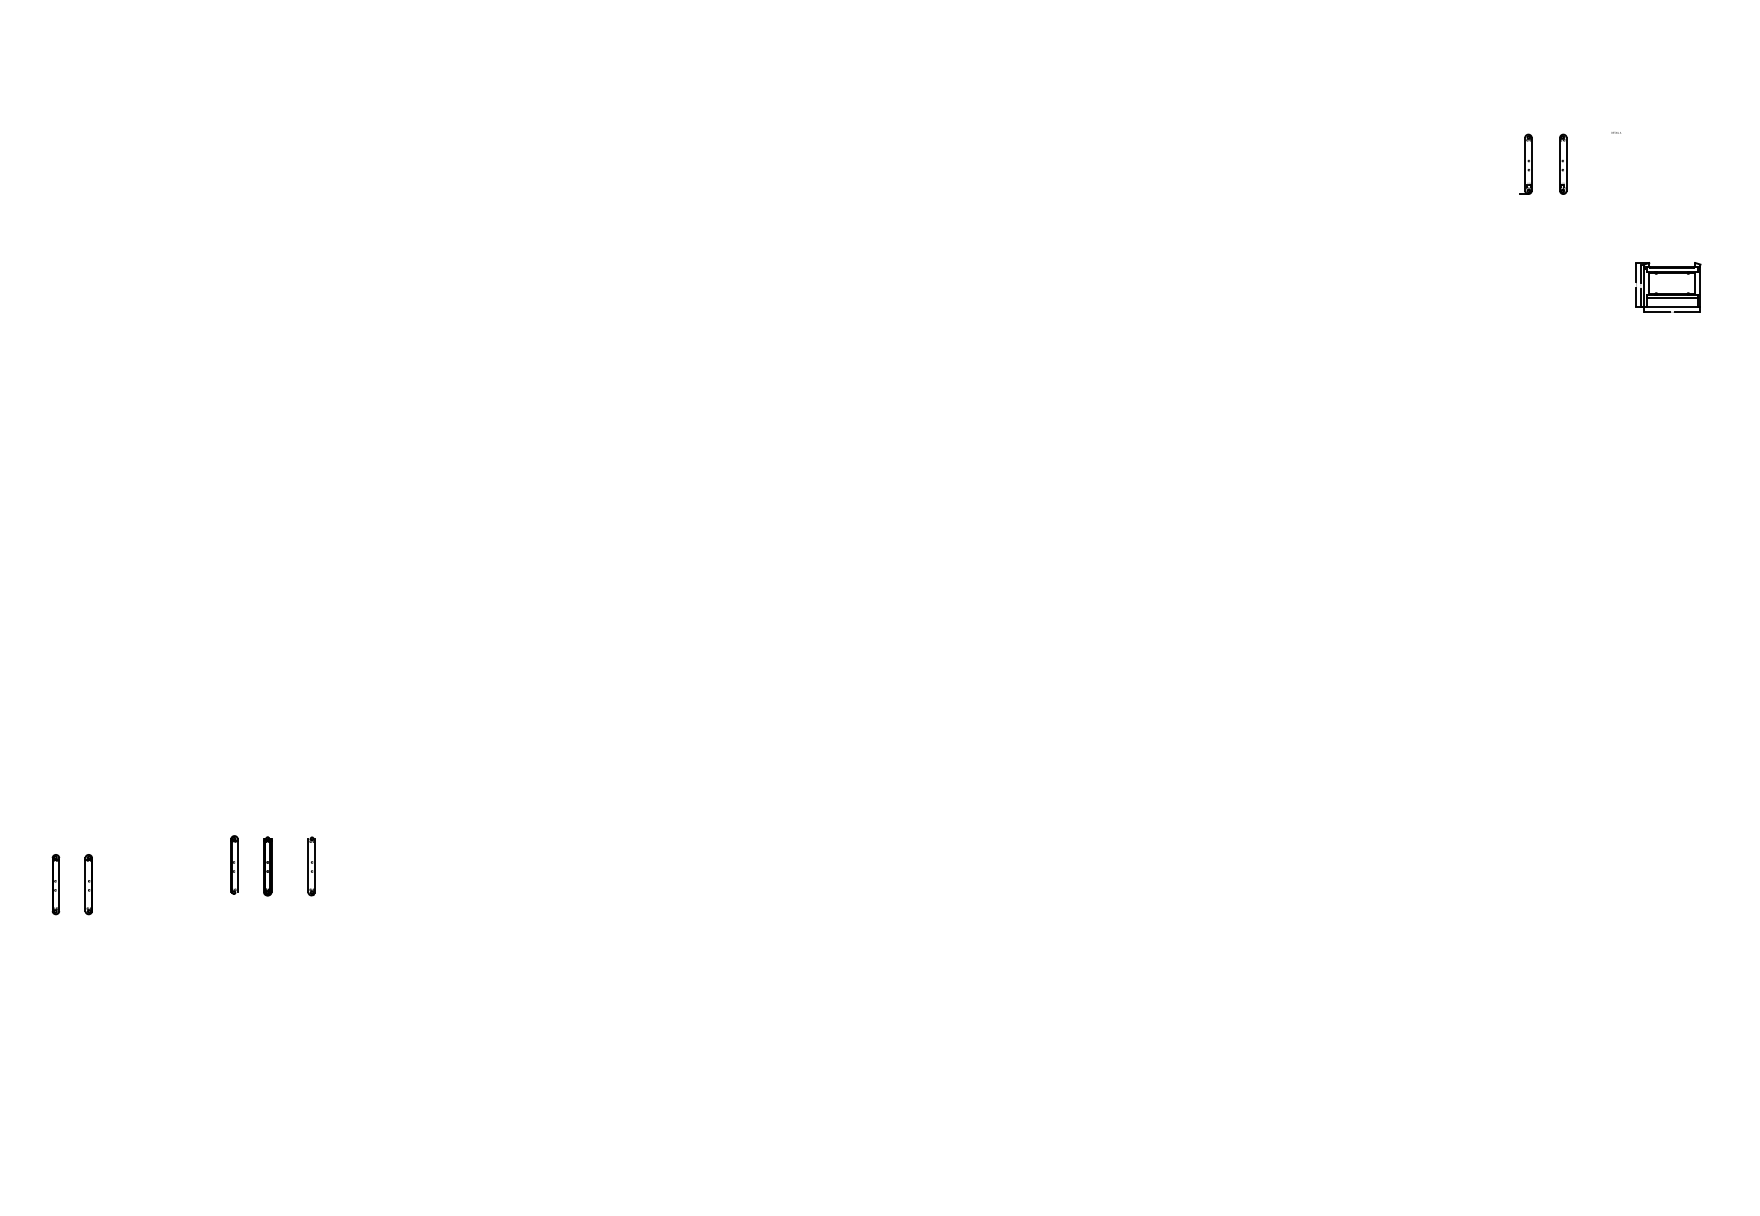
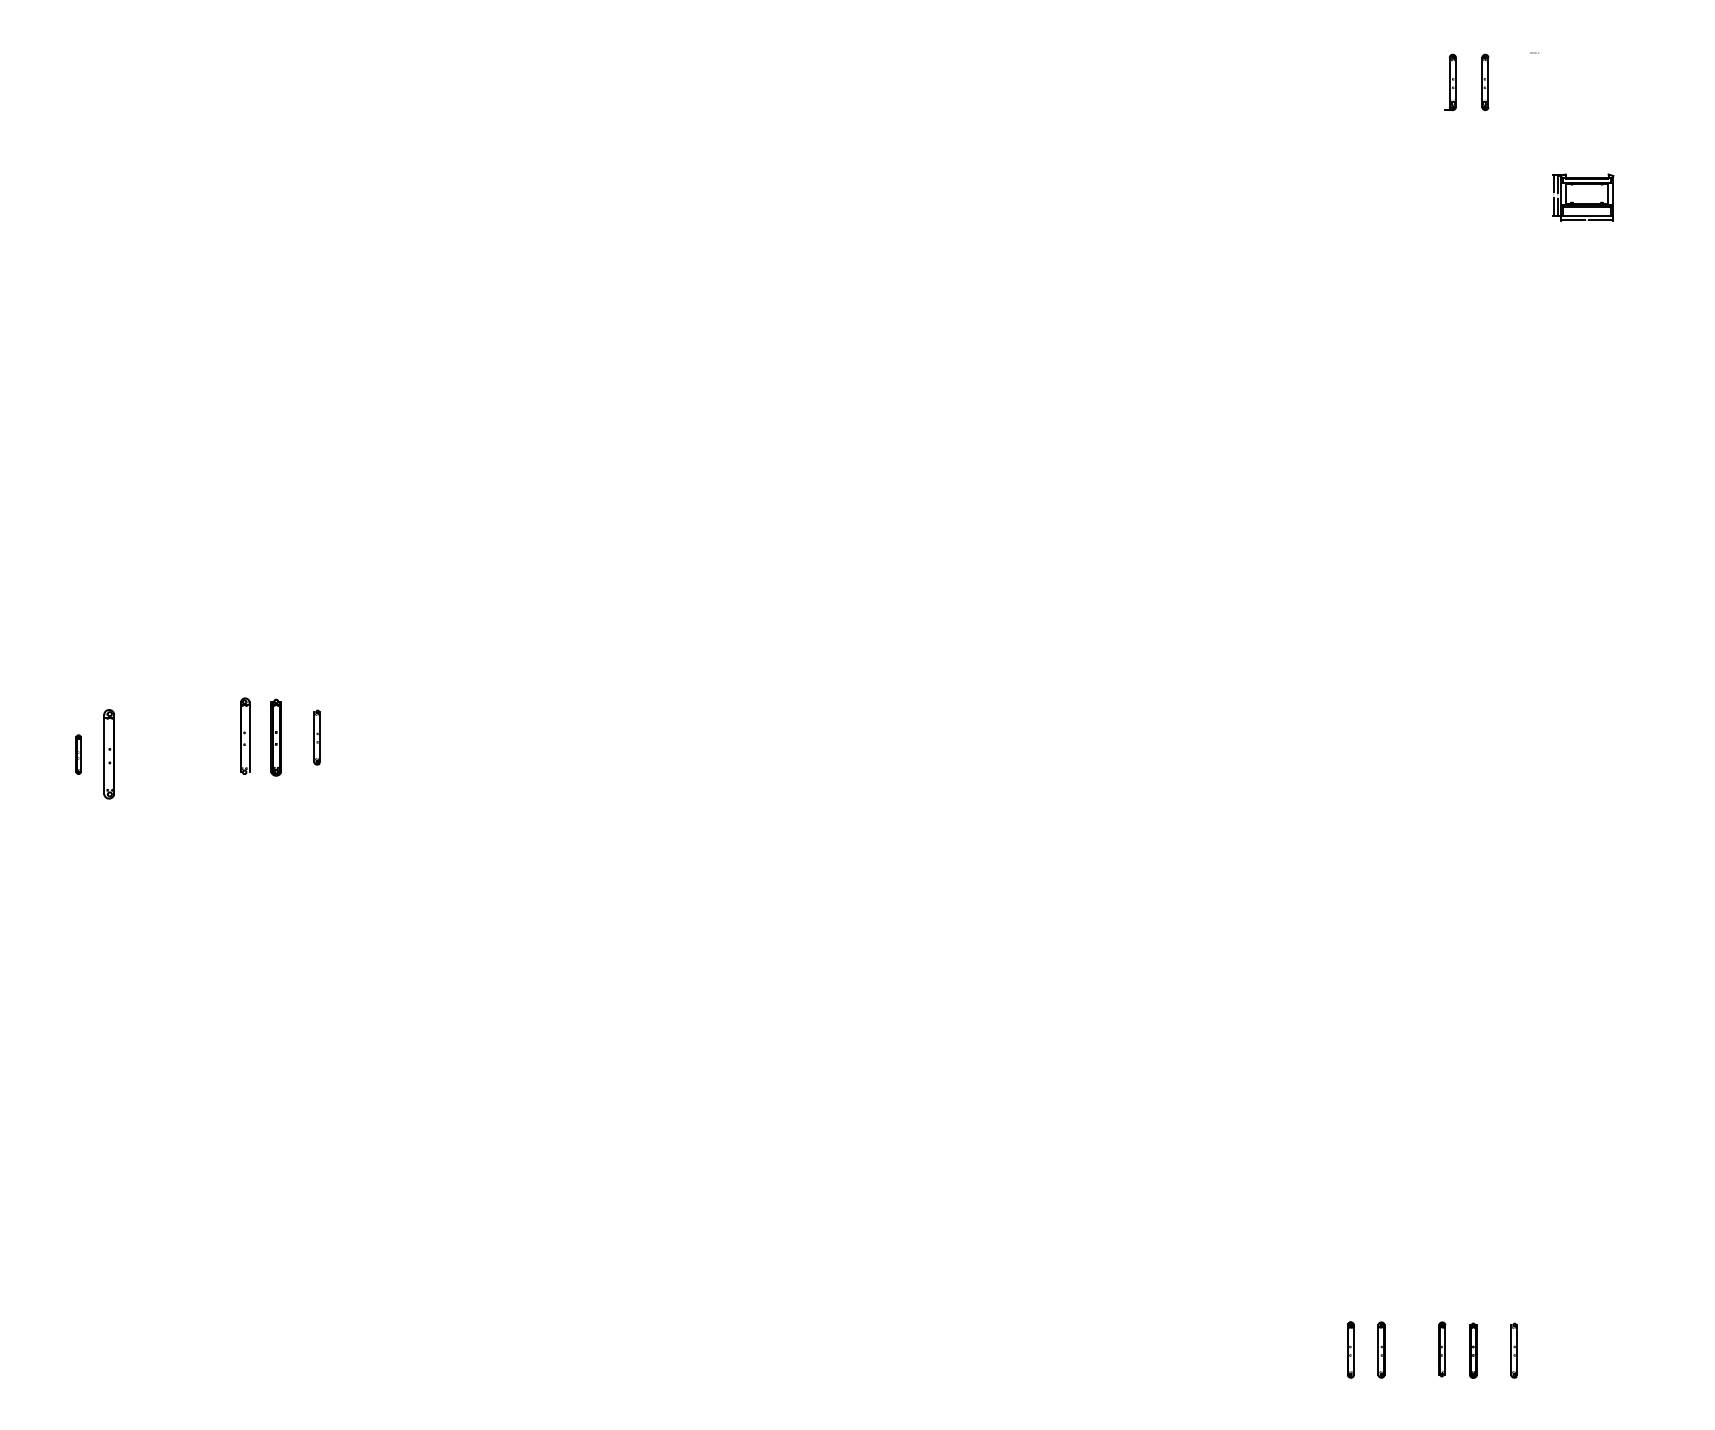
part: (234, 865) -> (245, 736), size x1.4
part: (267, 866) -> (276, 737), size x1.4
part: (55, 884) -> (78, 754), size x0.7
part: (88, 884) -> (109, 754), size x1.6

